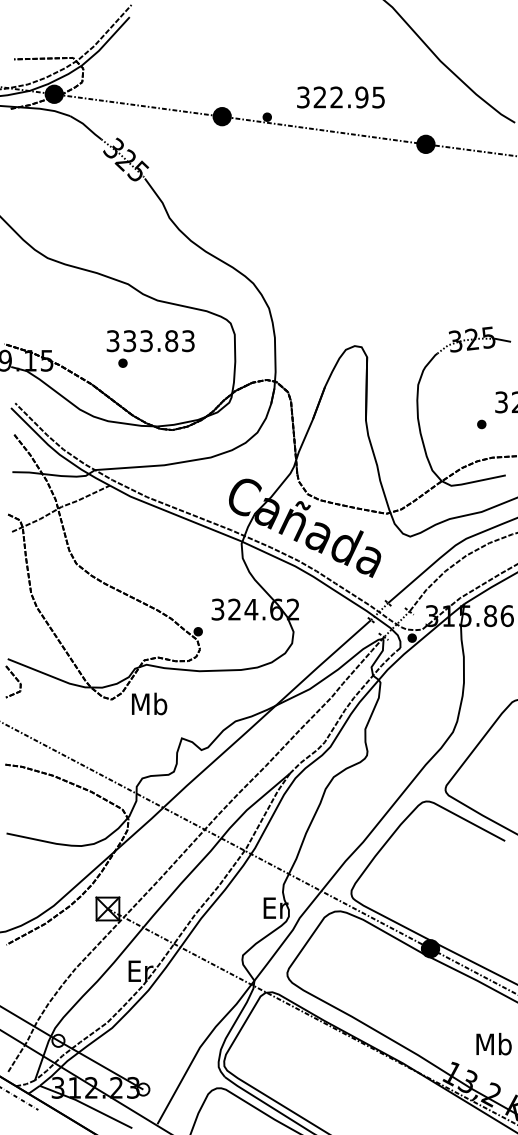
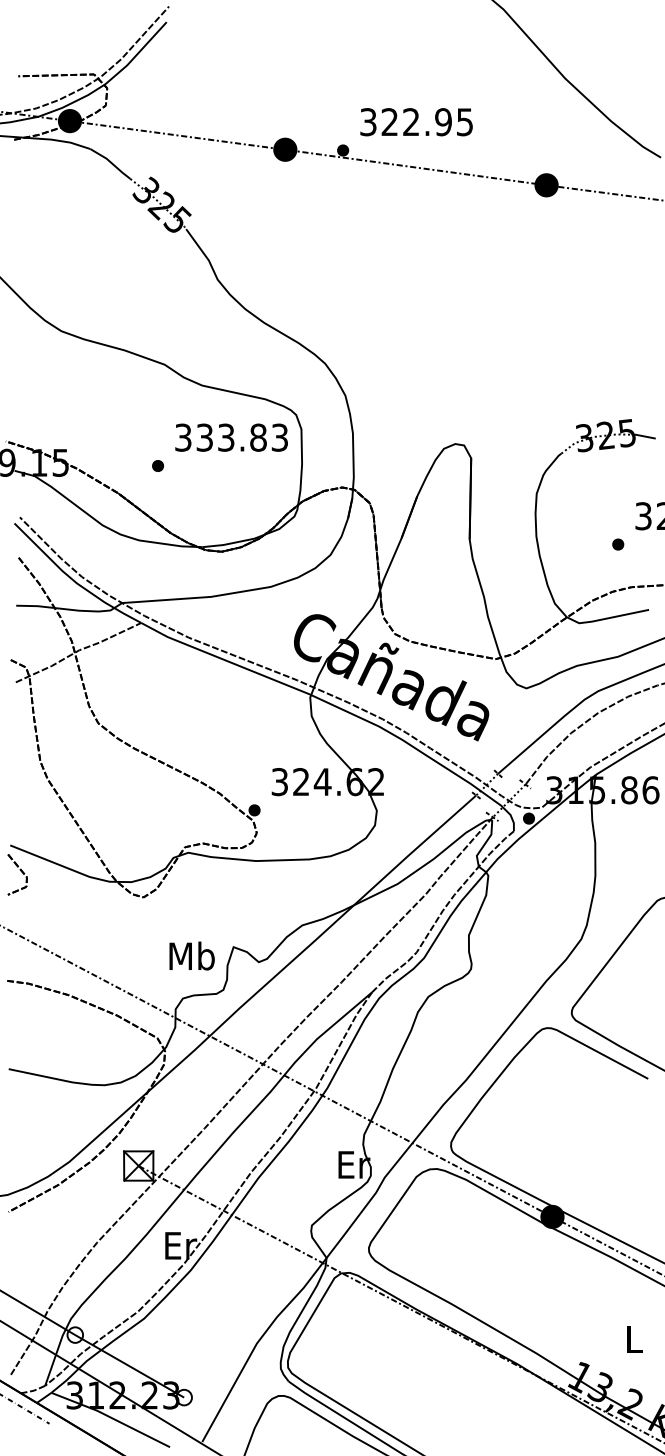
text: (340, 97) -> (416, 122), moved
text: (150, 340) -> (231, 437), moved
text: (149, 703) -> (191, 955), moved
text: (493, 1043) -> (633, 1338), Mb -> L

